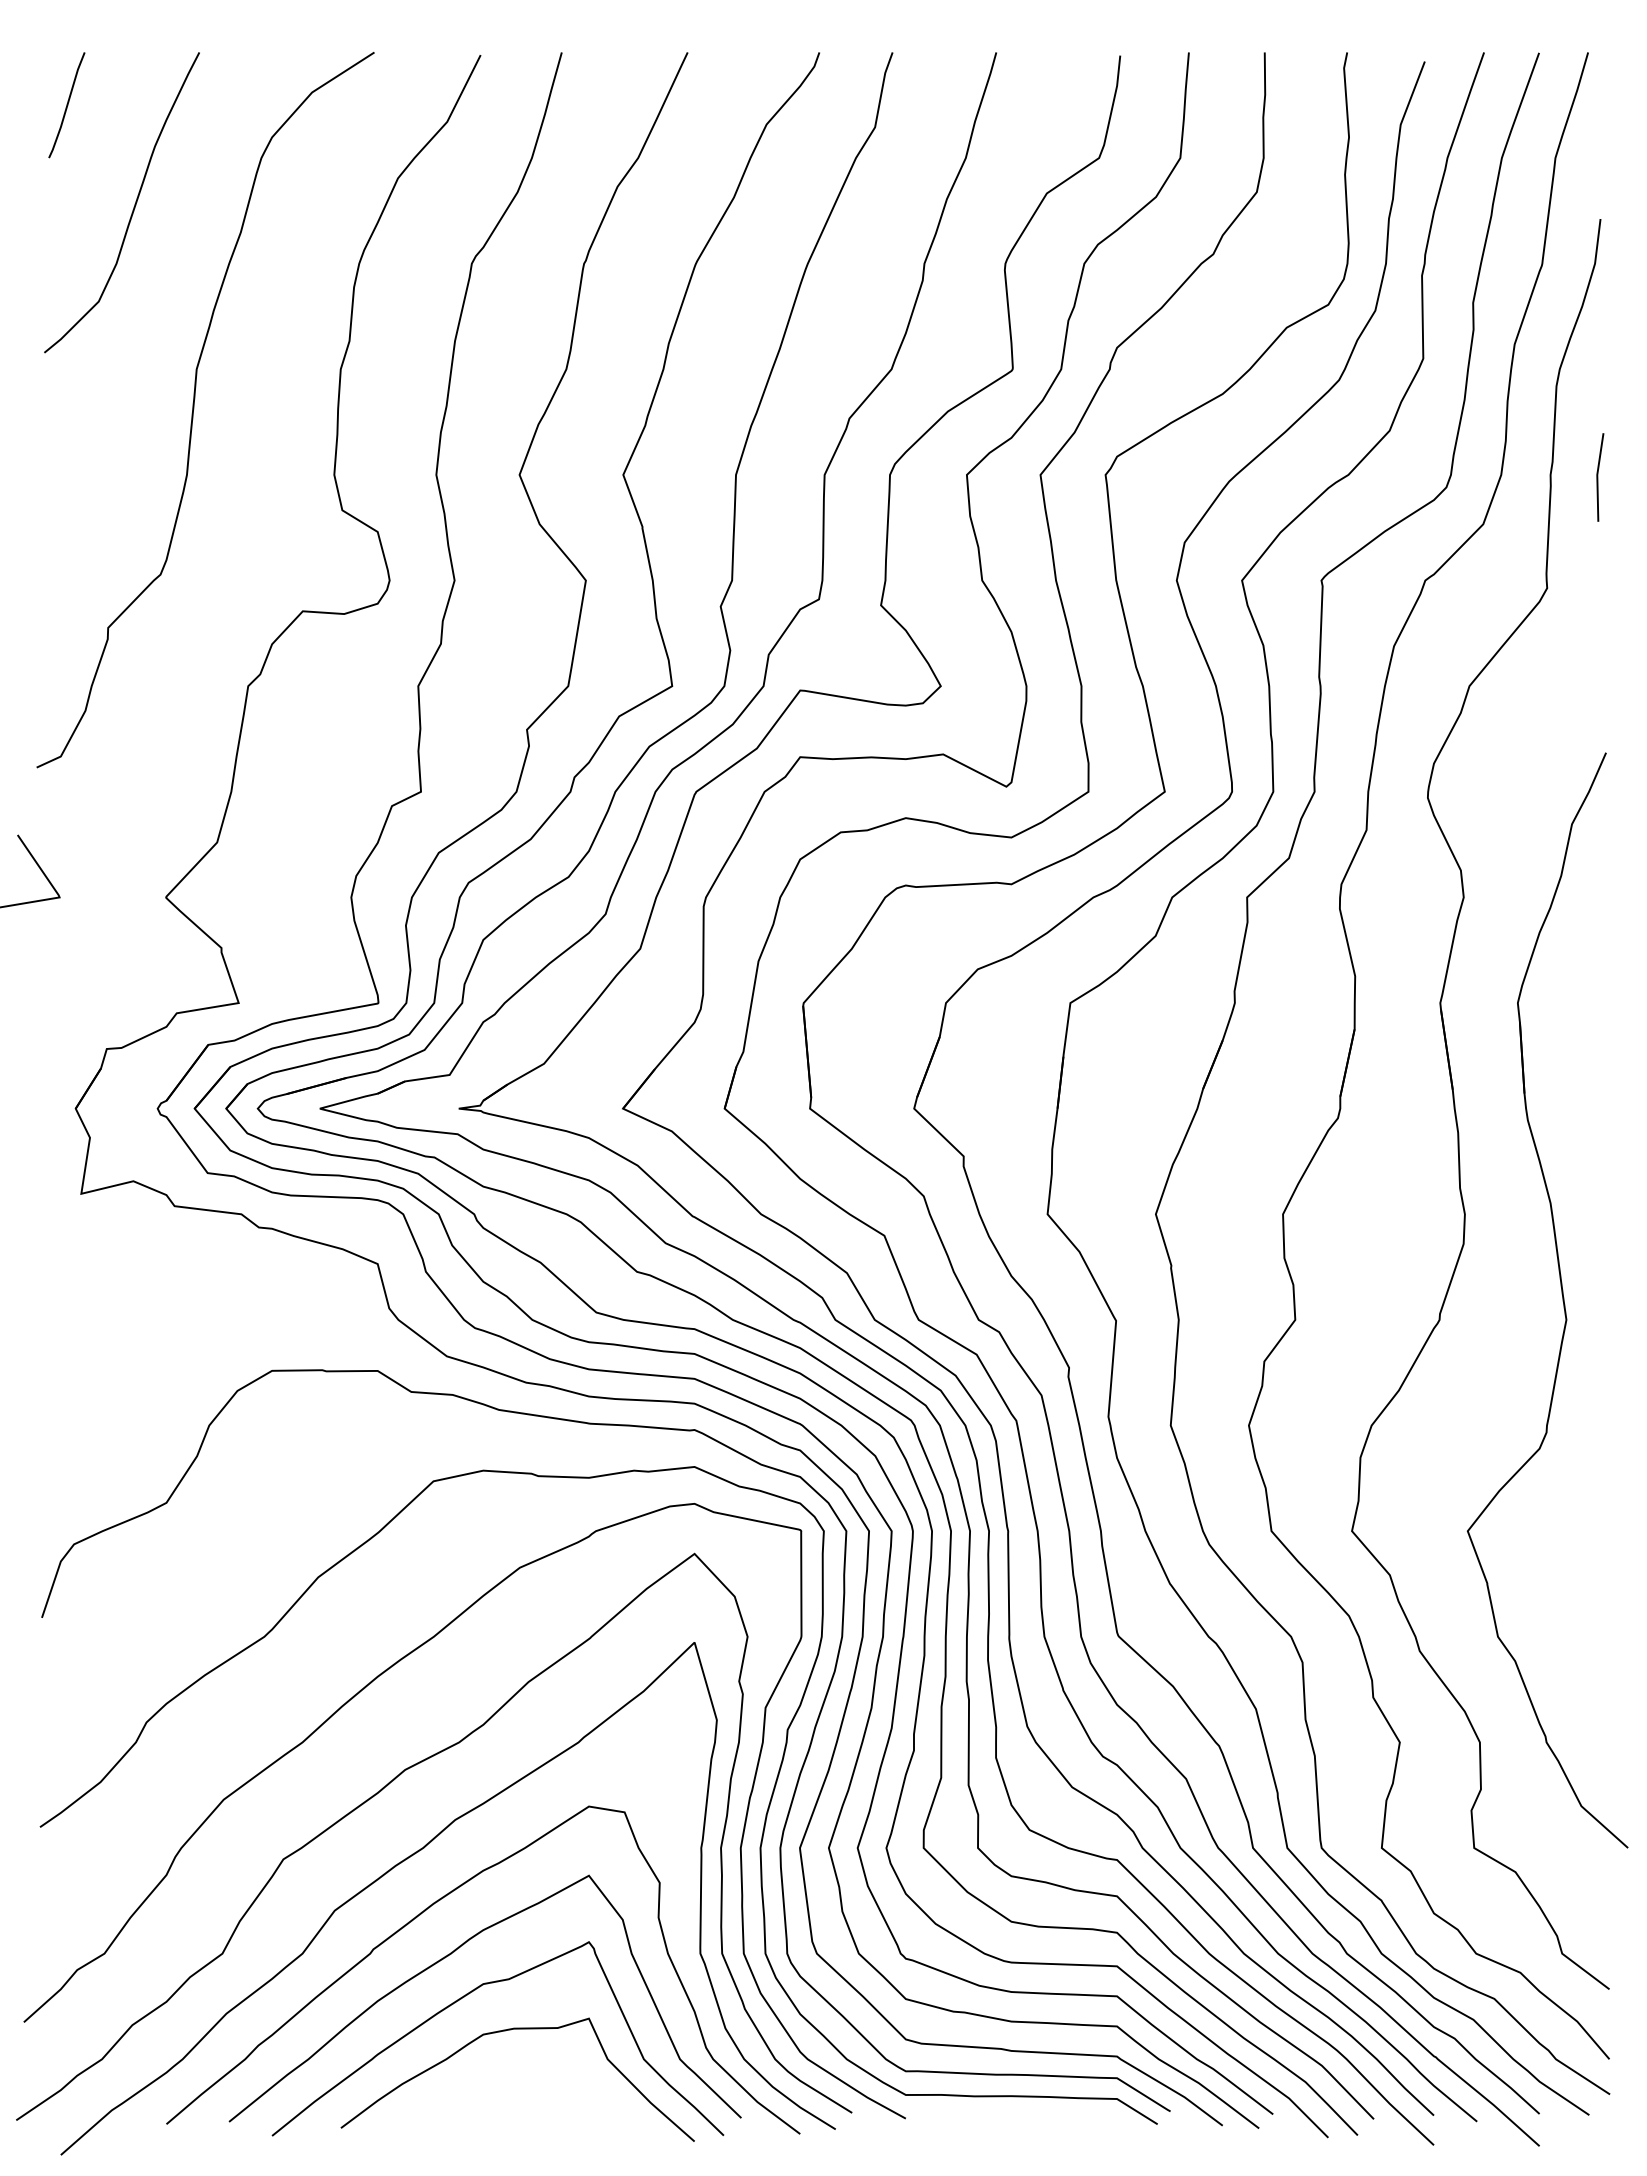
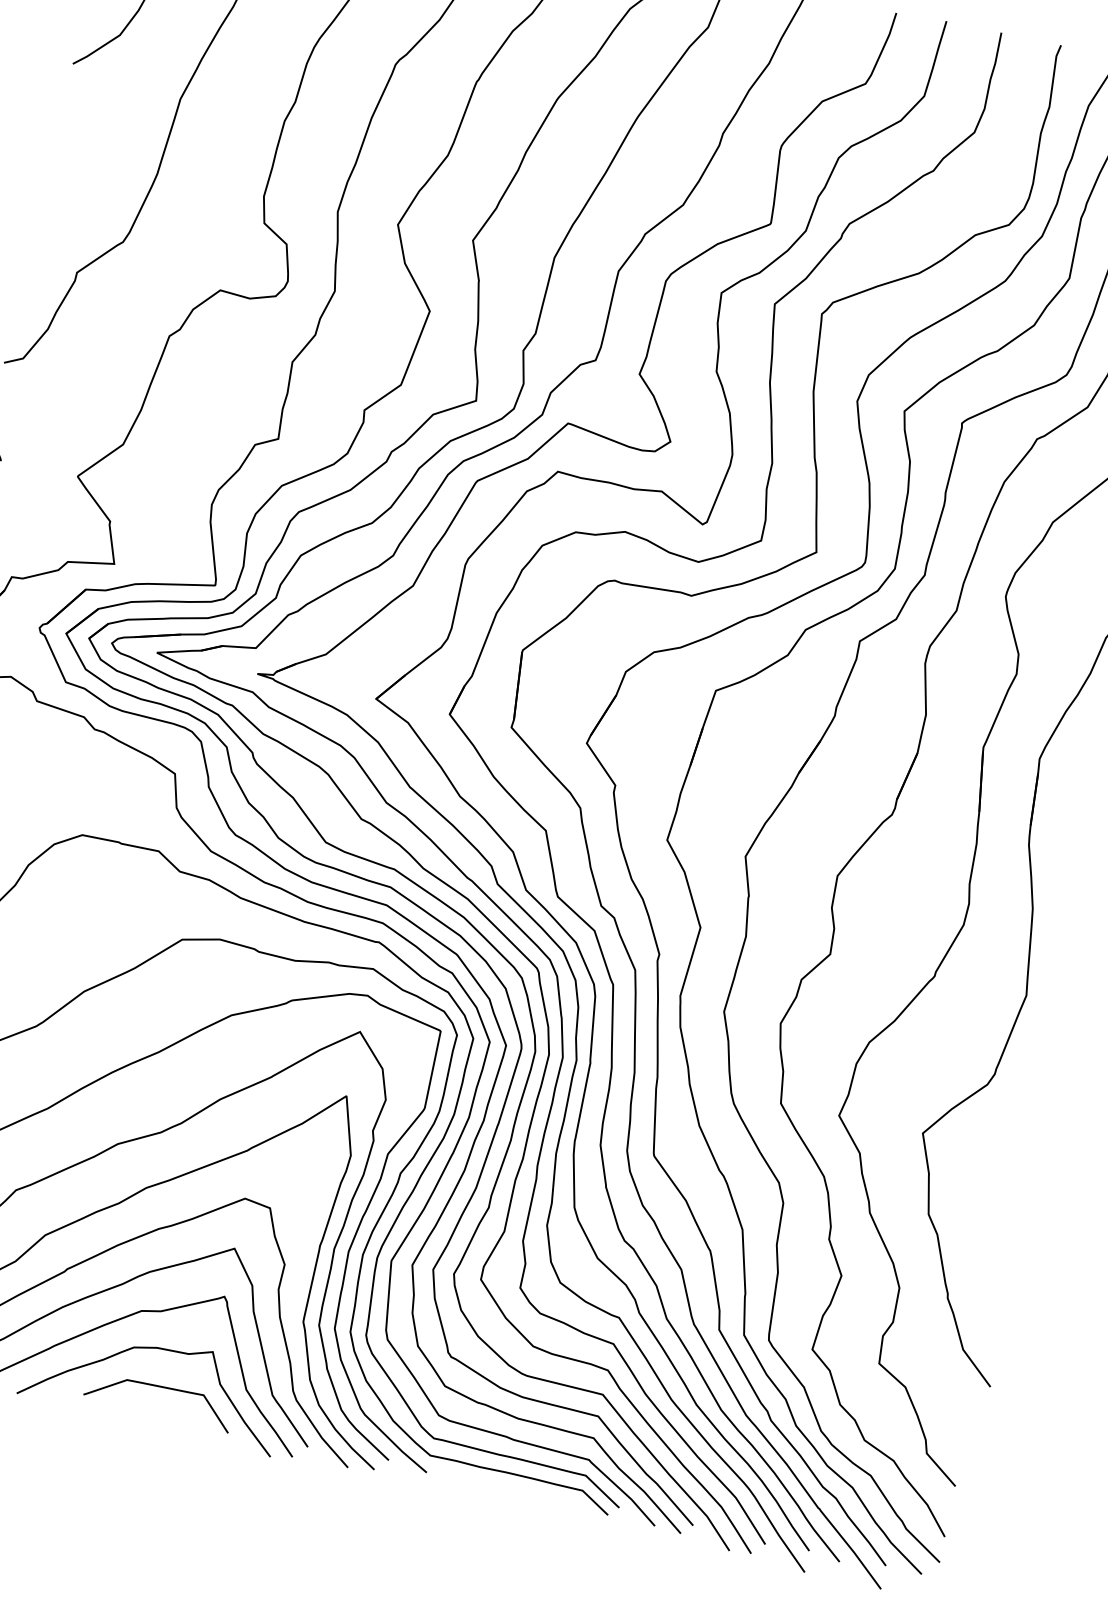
curve: (530, 2079) -> (161, 1387), added

